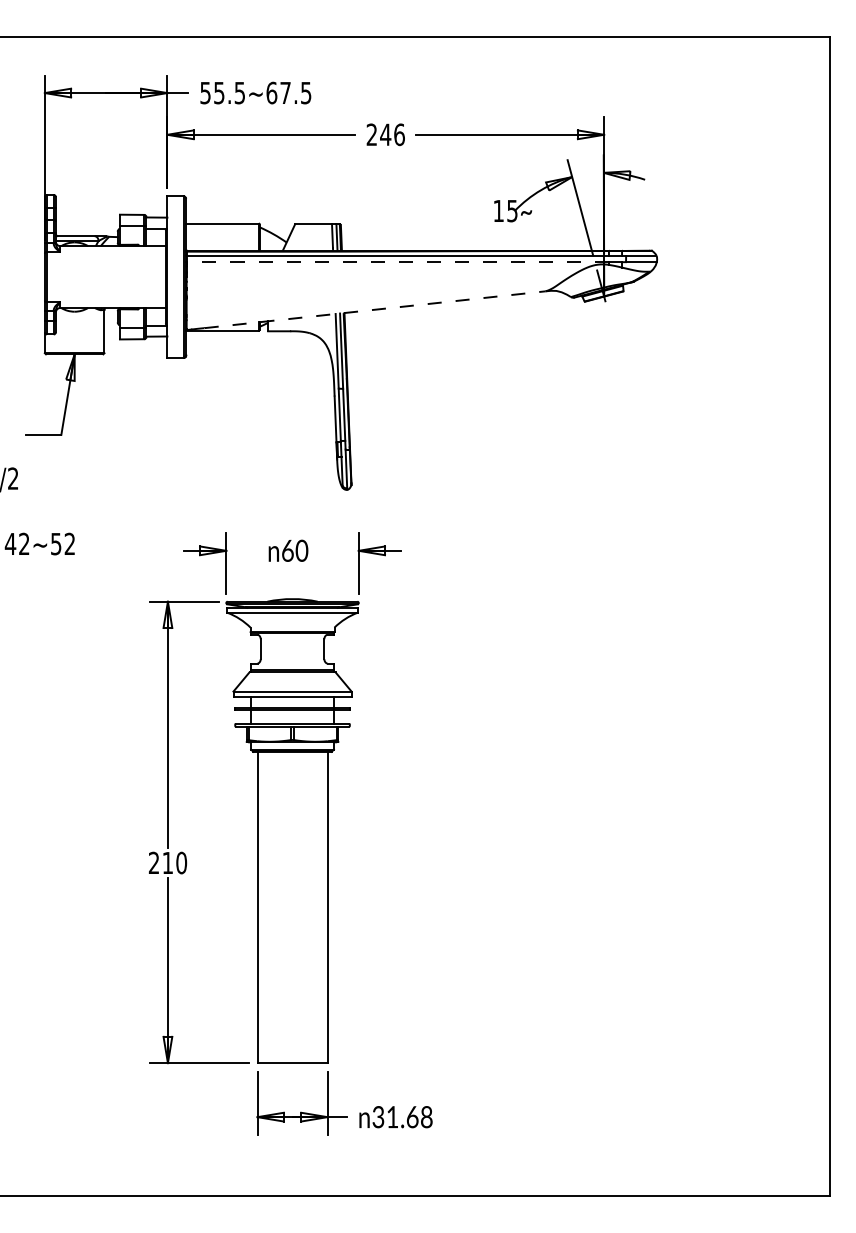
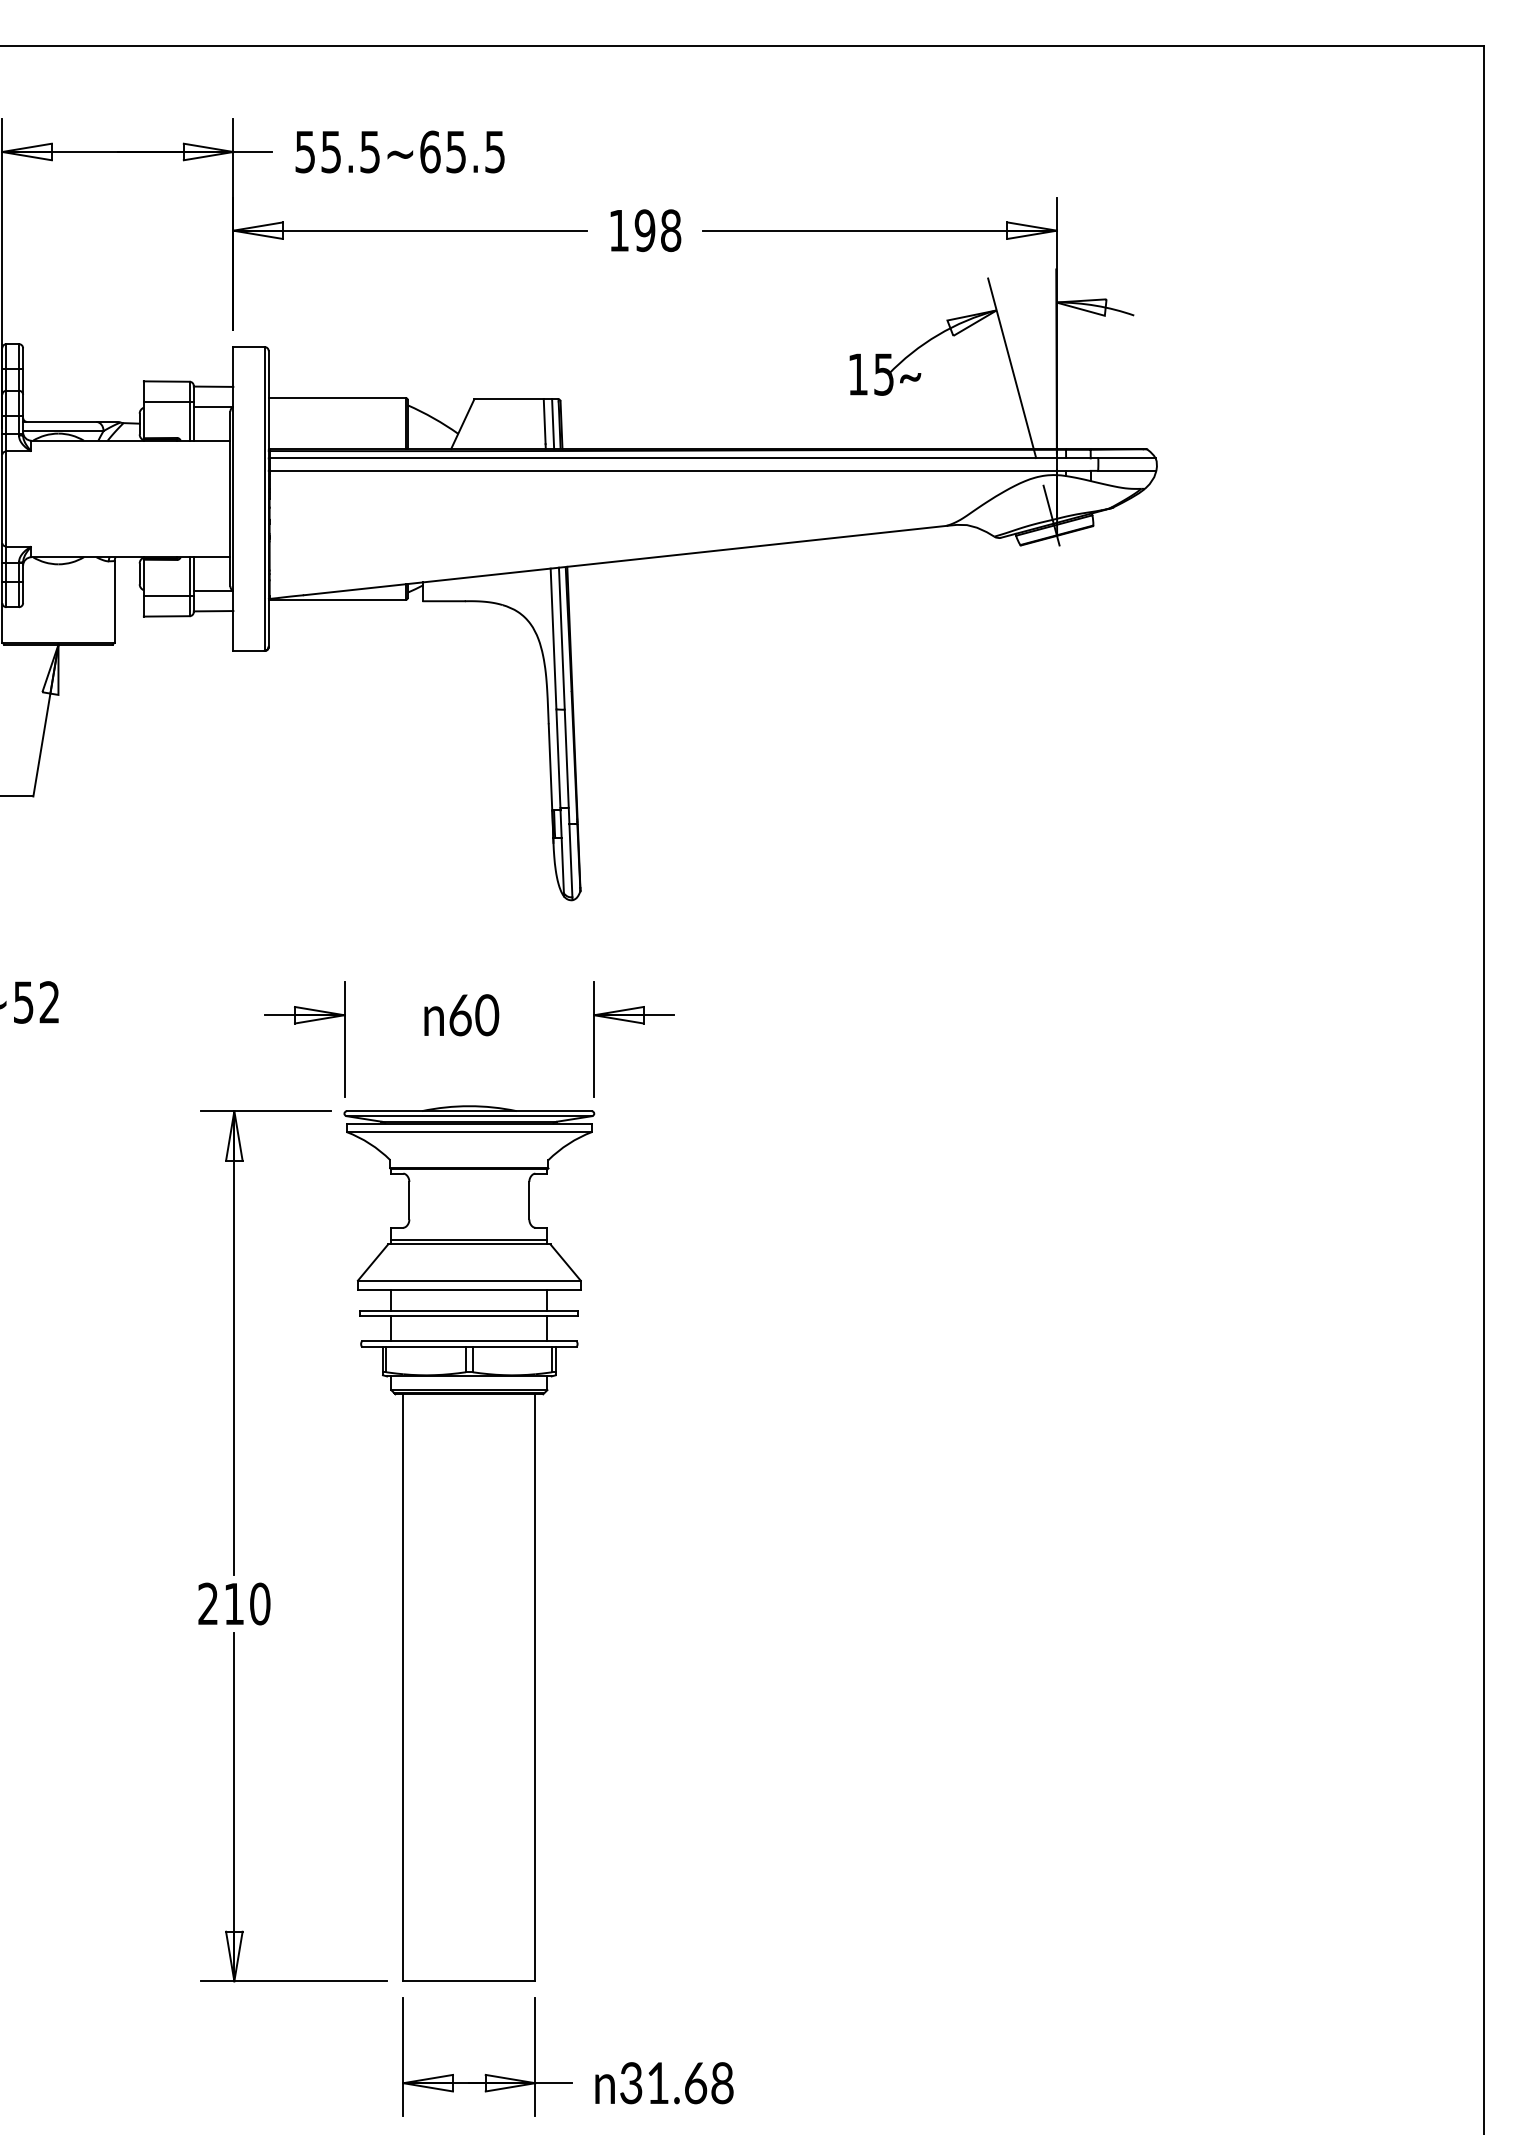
text: (285, 93) -> (456, 152), 55.5~67.5 -> 55.5~65.5
text: (385, 134) -> (644, 230), 246 -> 198
line: (397, 262) -> (667, 471), dashed -> solid
line: (375, 309) -> (625, 560), dashed -> solid

